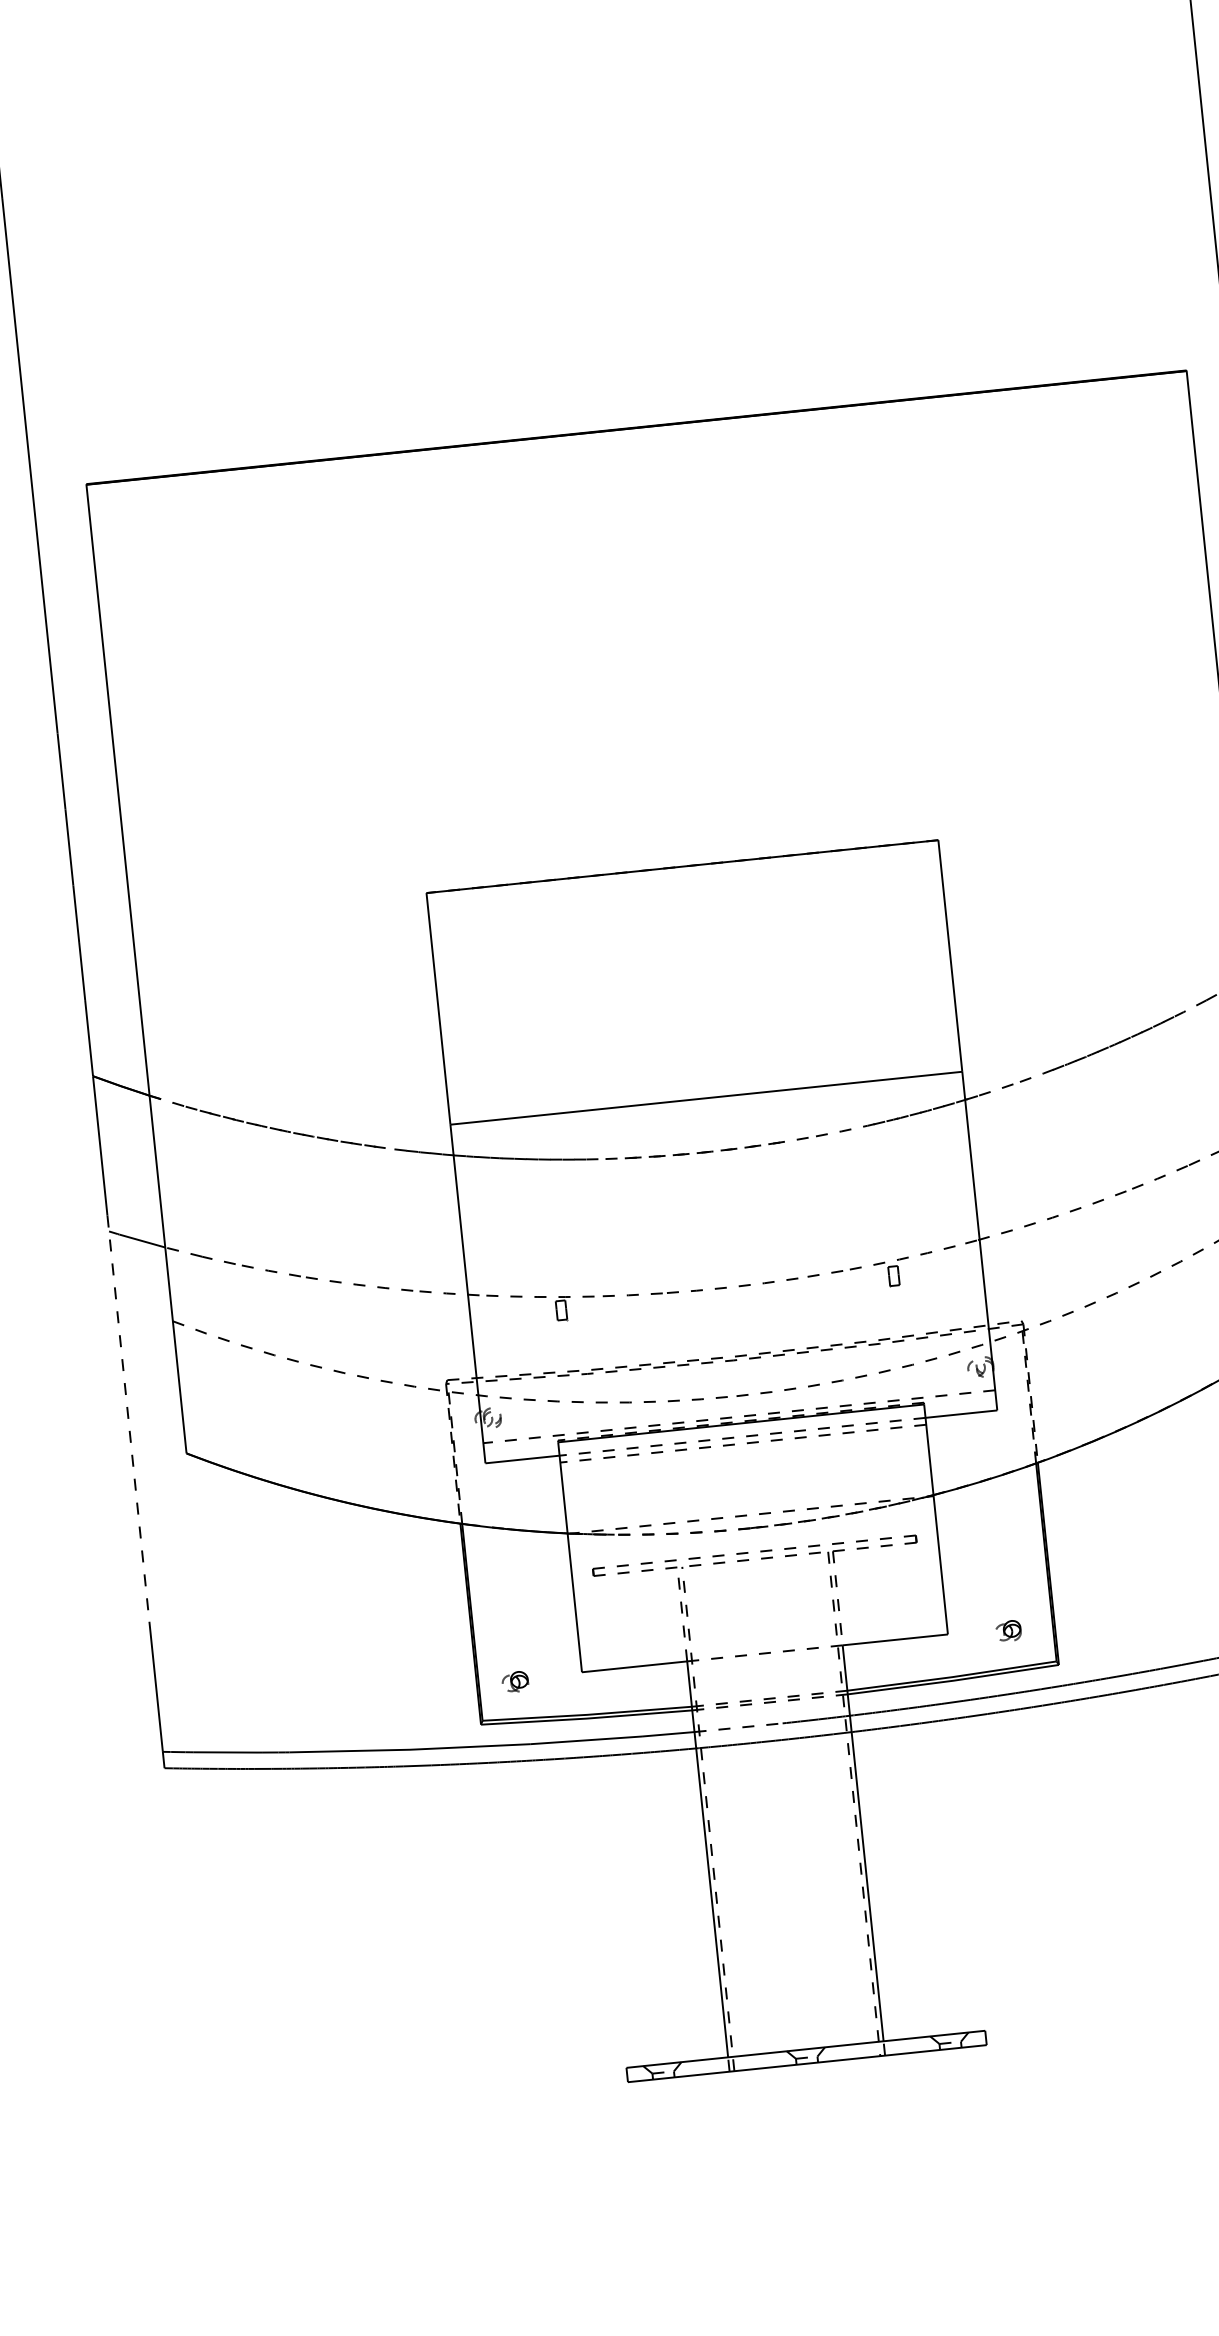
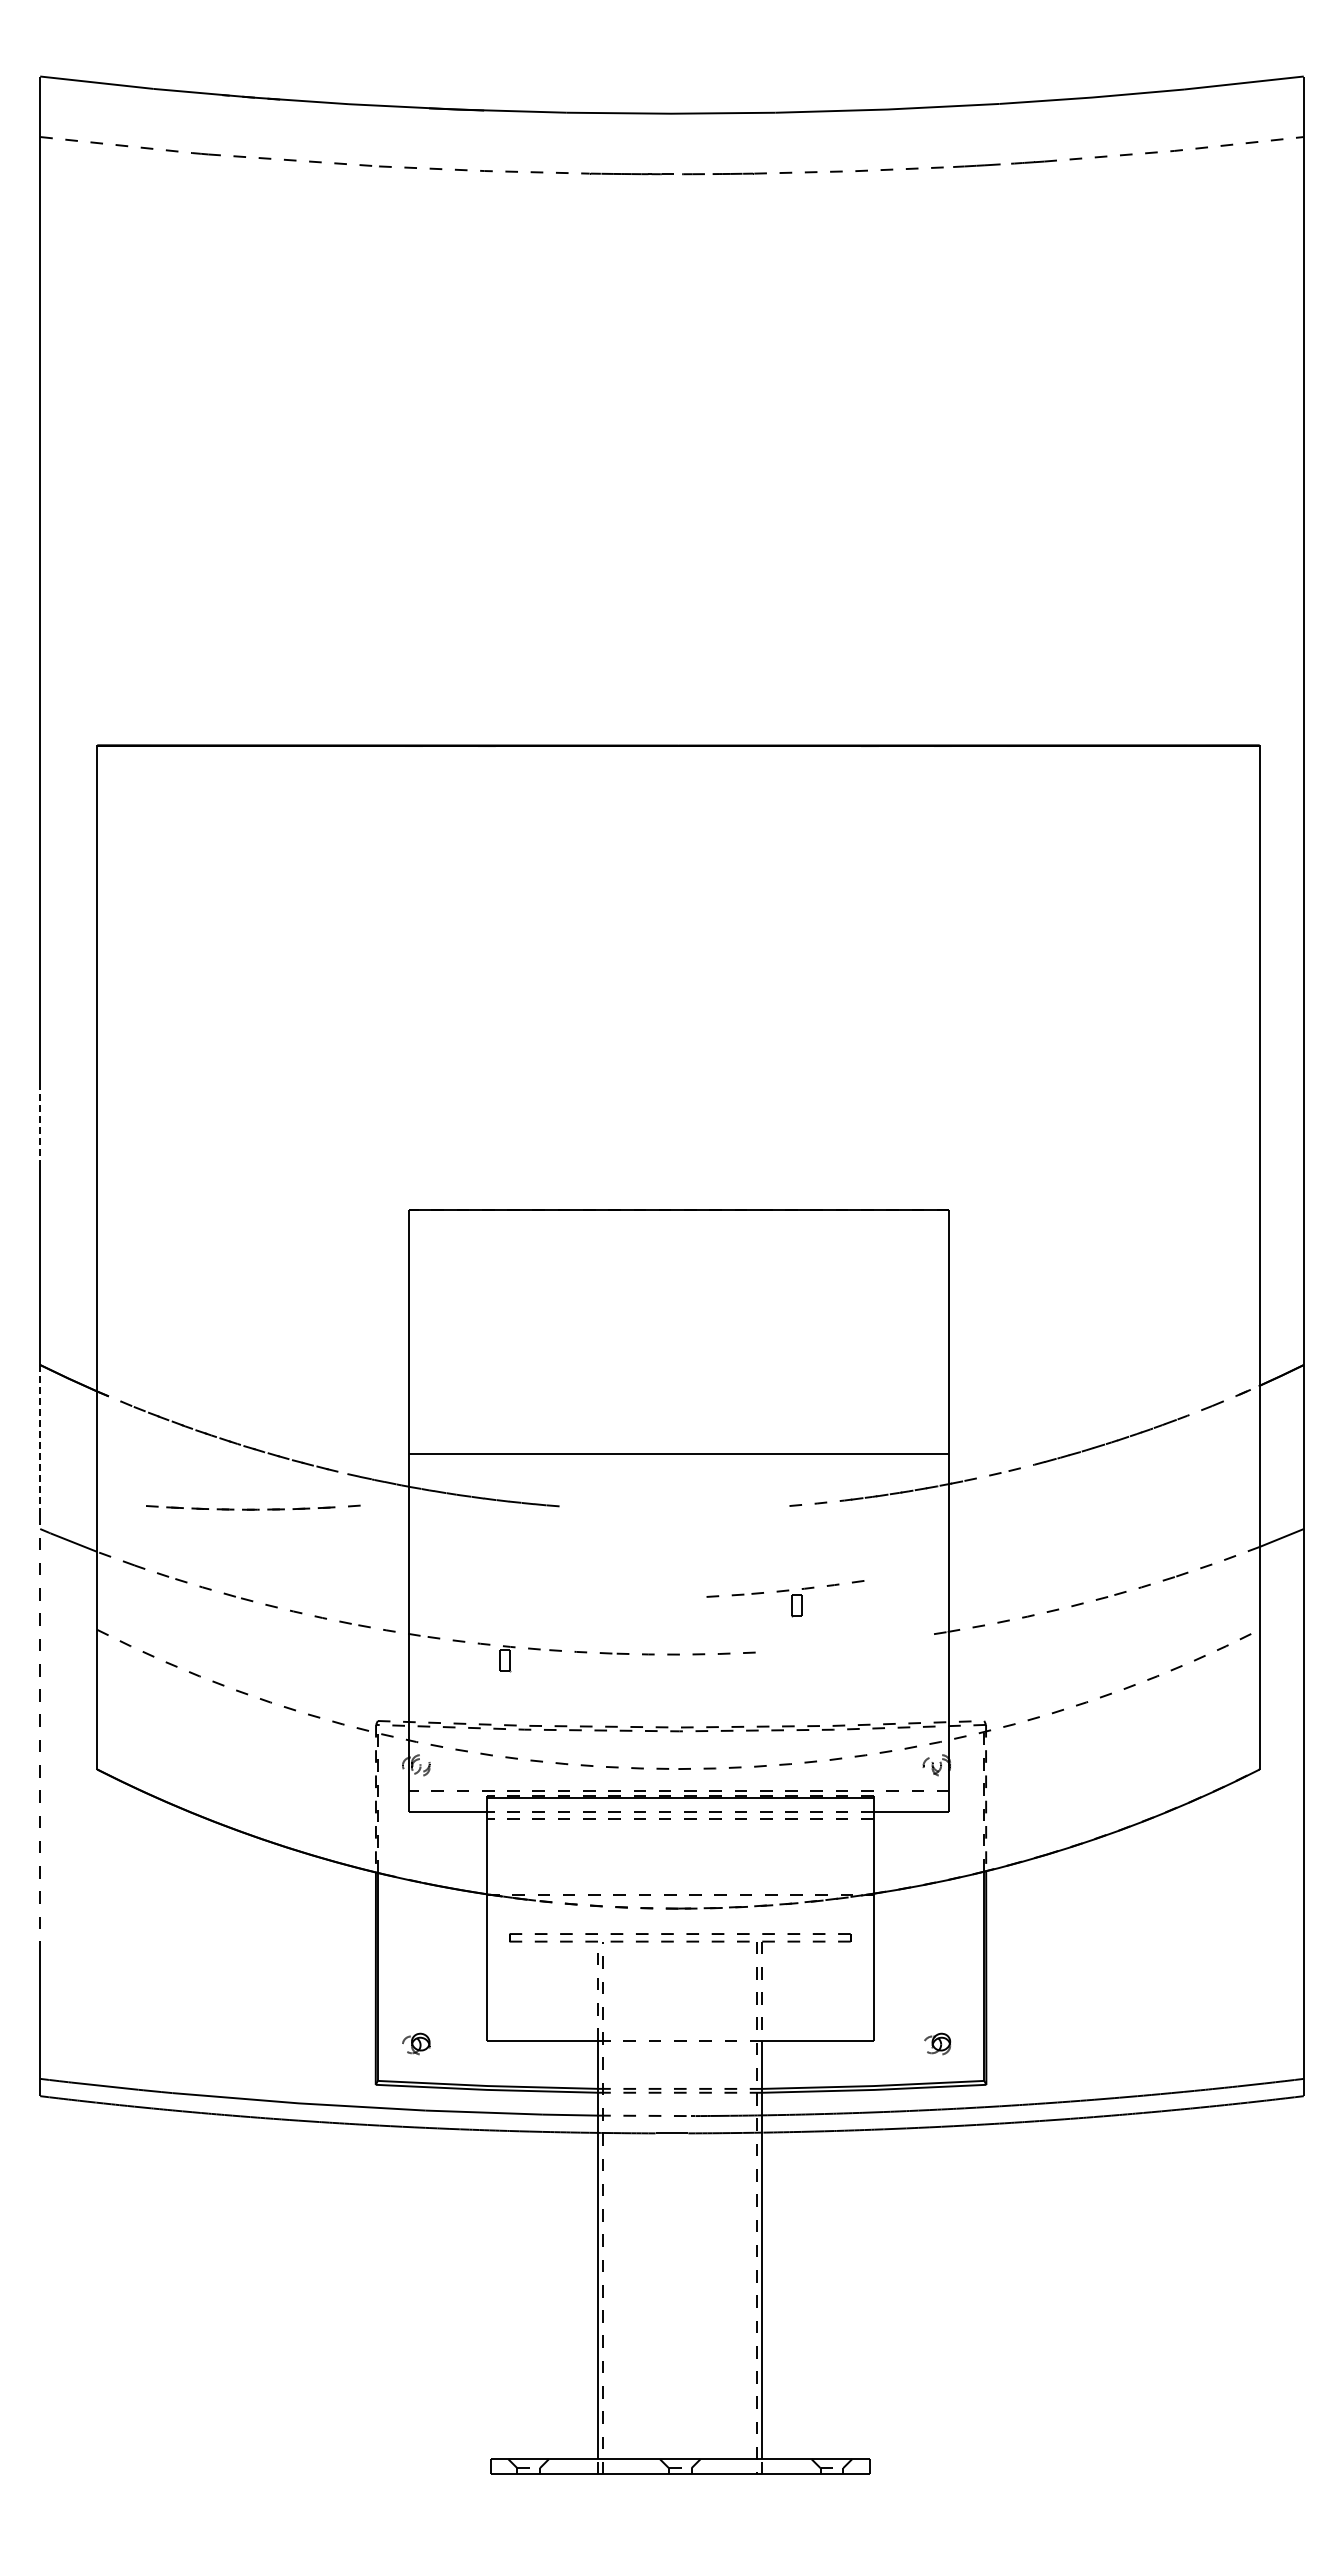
line: (69, 847) -> (40, 1123), solid -> dashed
line: (100, 1145) -> (40, 1438), solid -> dashed
part: (707, 1149) -> (253, 1507), moved
part: (882, 1270) -> (785, 1598), moved

